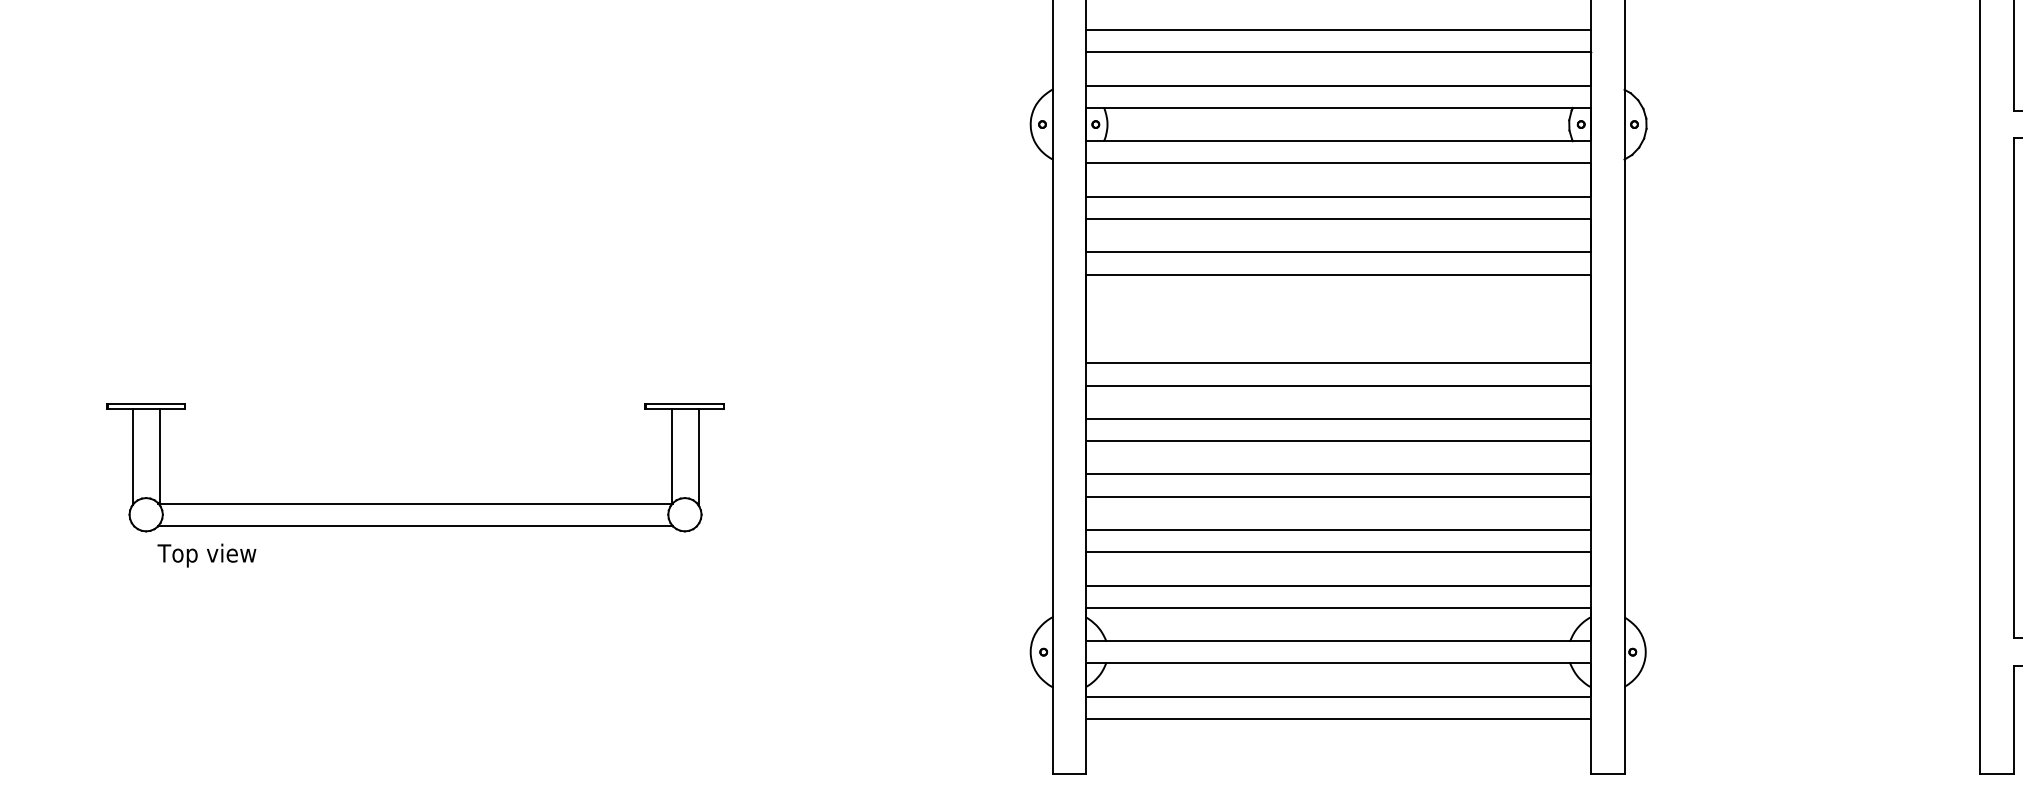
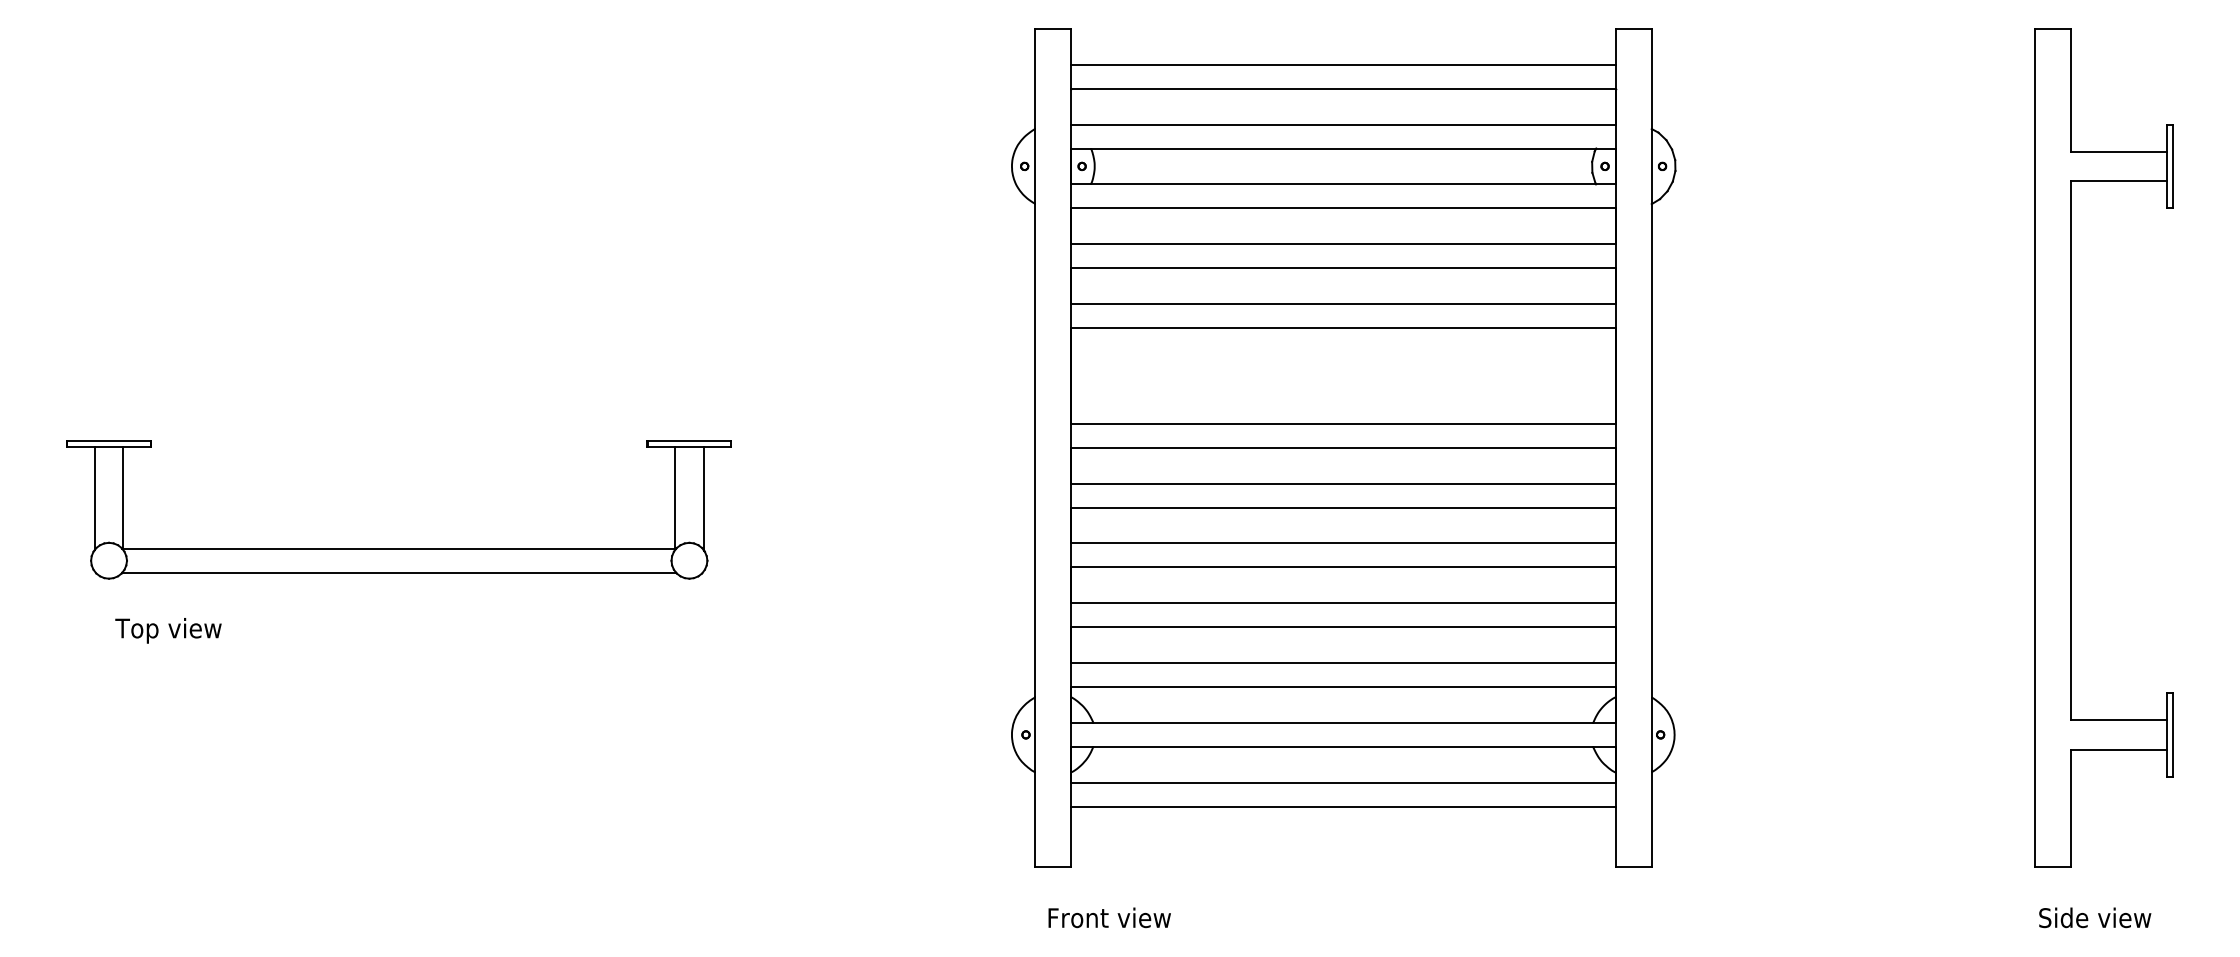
part: (414, 503) -> (398, 548), moved
text: (206, 555) -> (168, 630), moved

